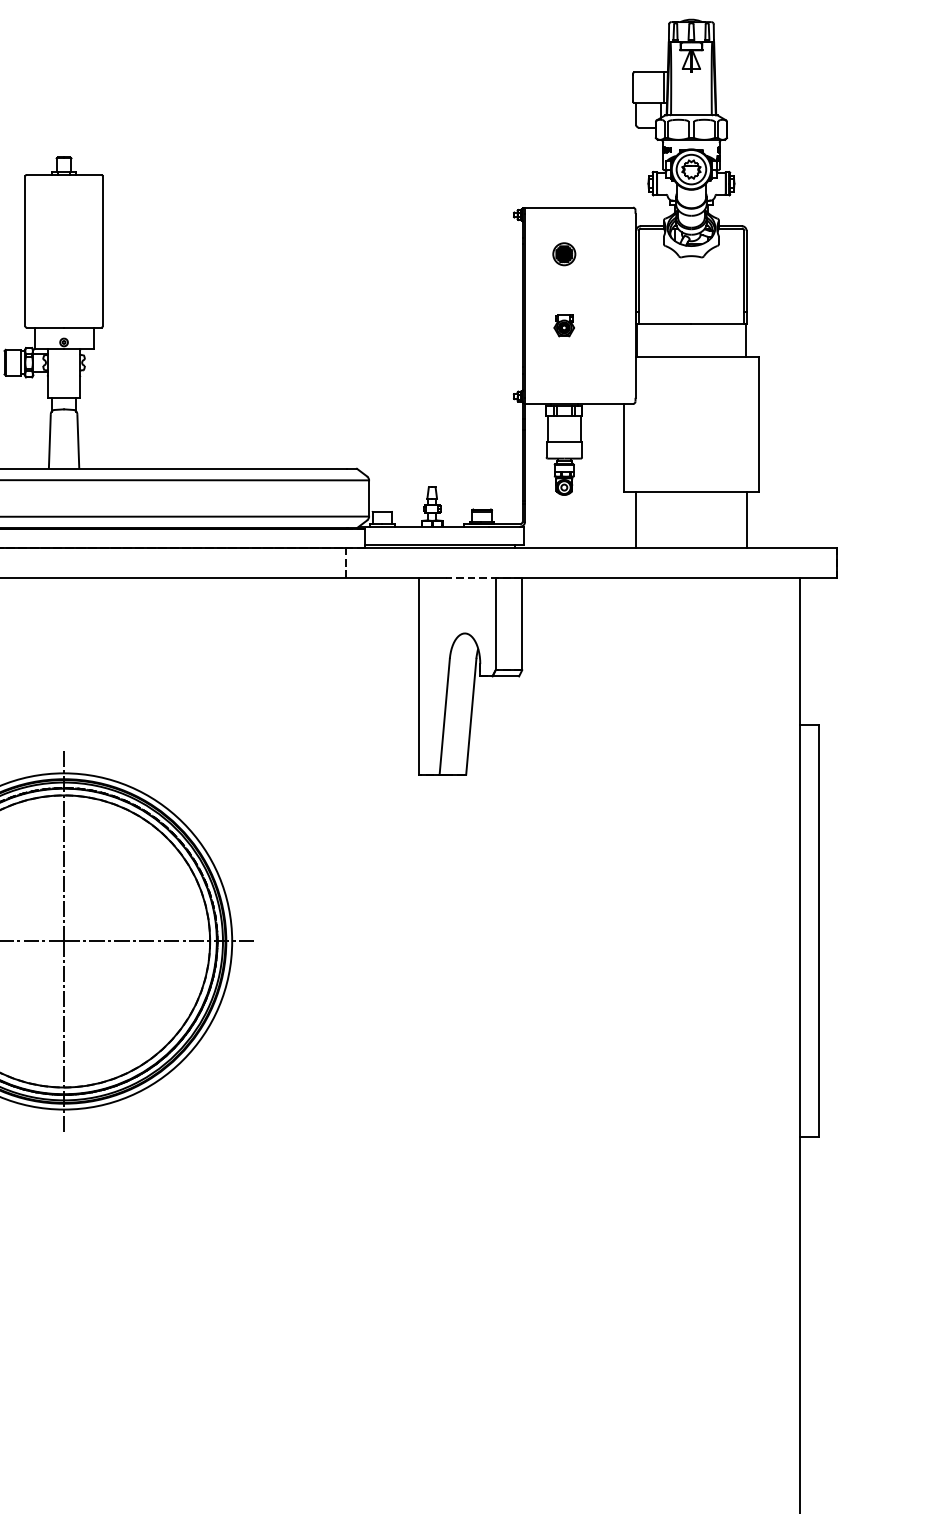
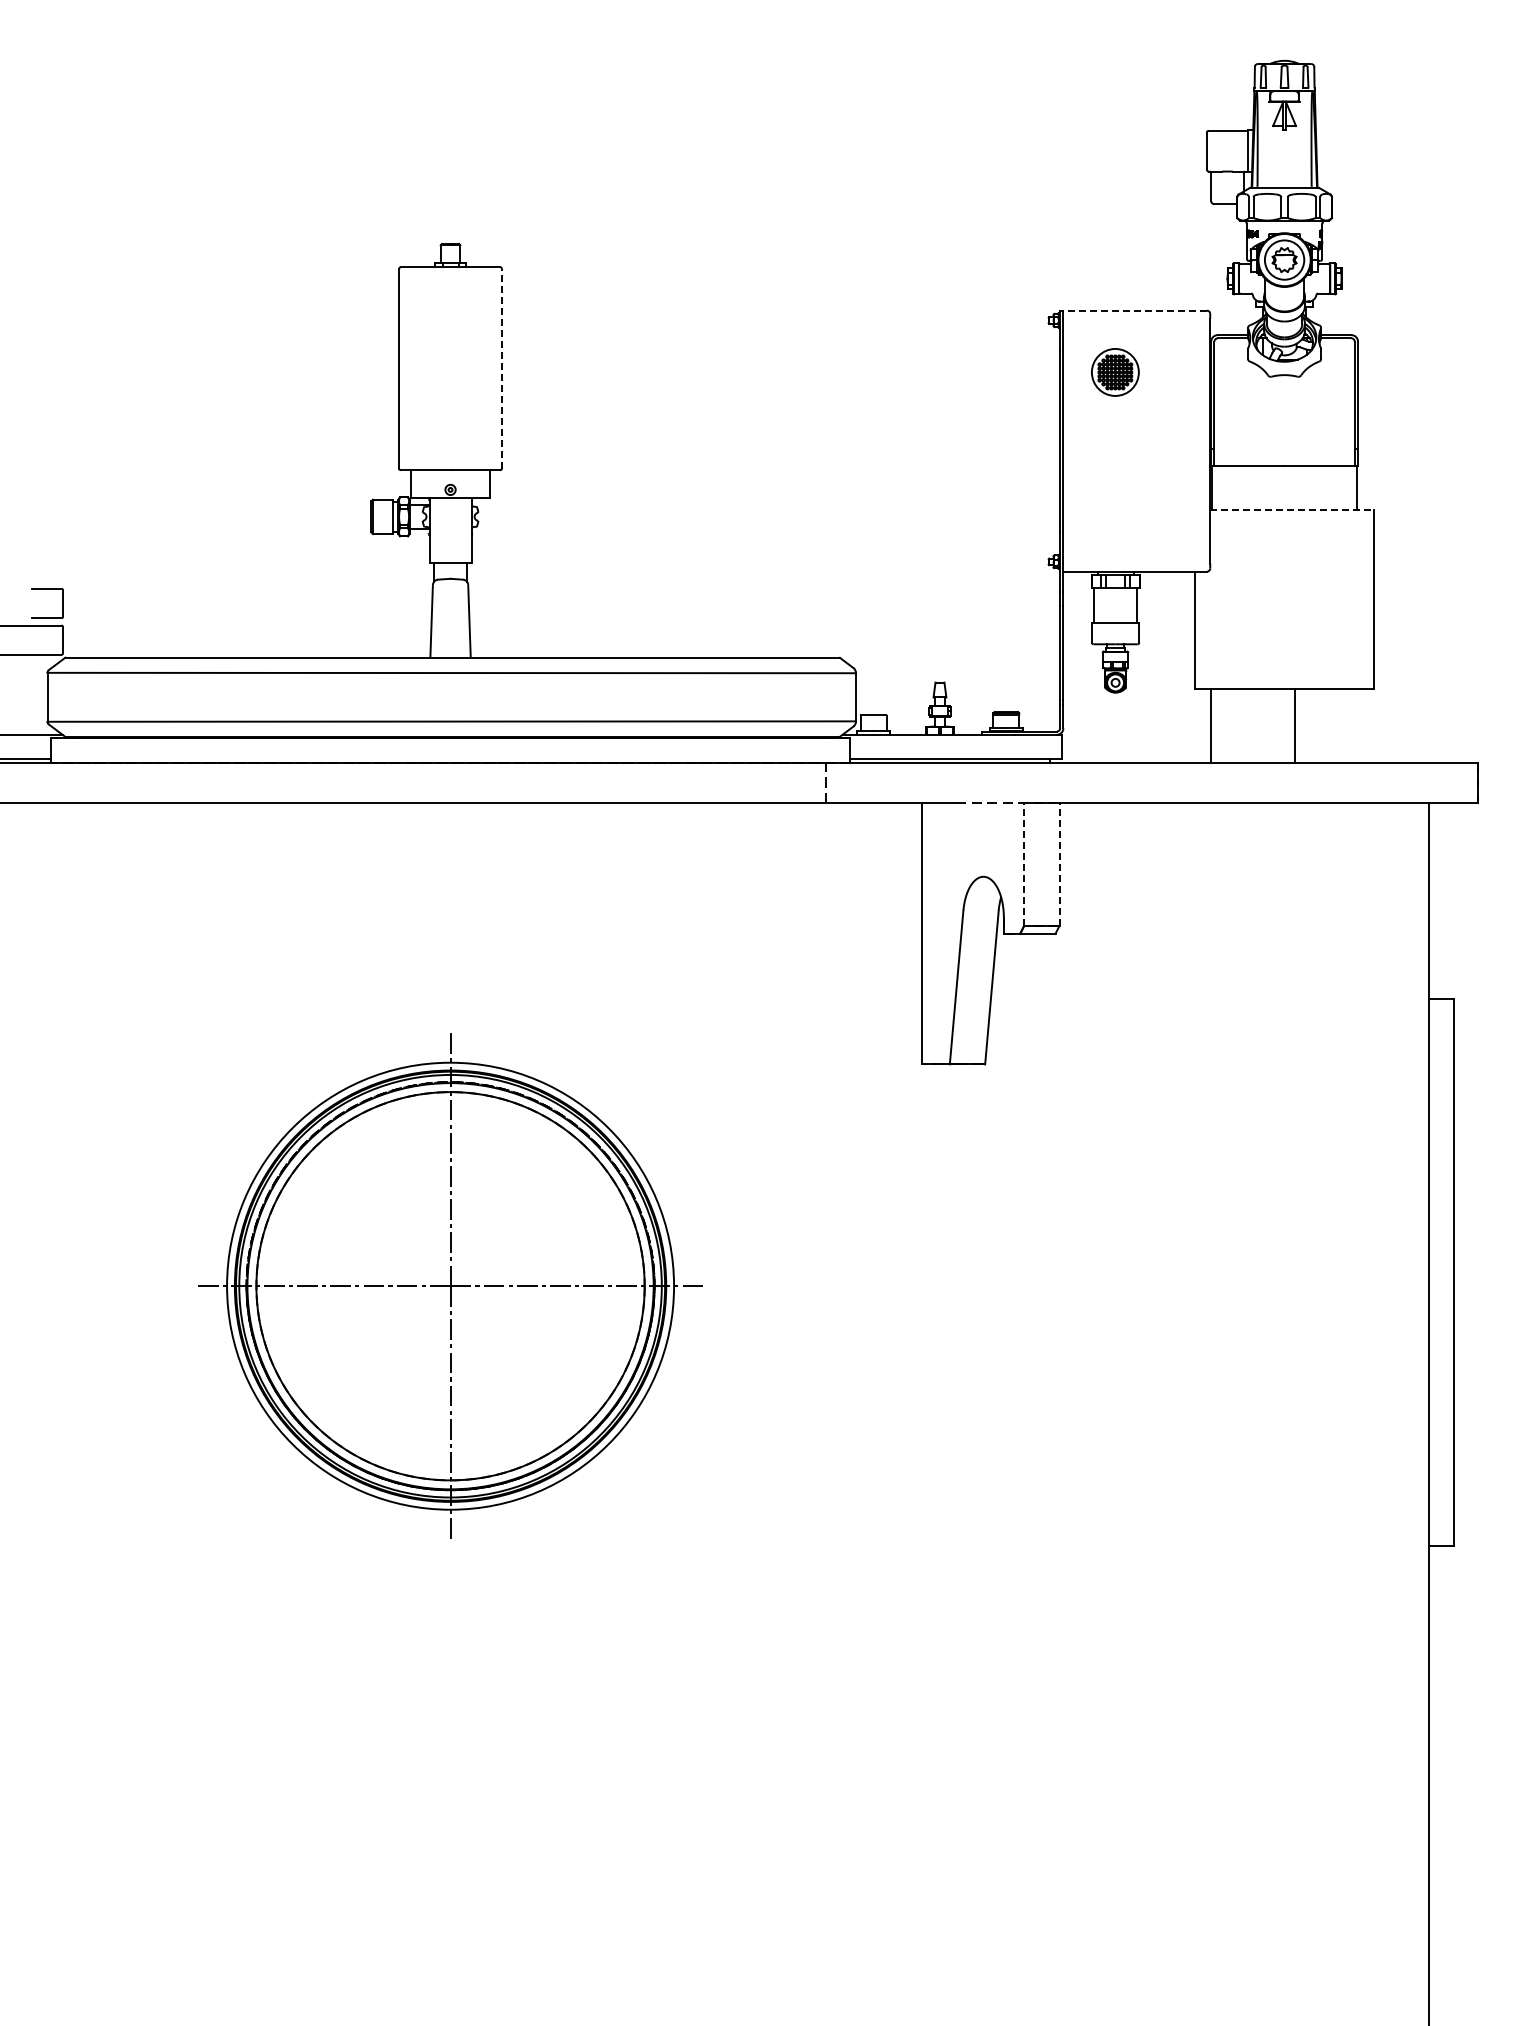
line: (579, 207) -> (1135, 310), solid -> dashed
line: (102, 251) -> (501, 368), solid -> dashed
part: (564, 254) -> (1115, 372), size x1.6
part: (564, 325) -> (1115, 467), removed
line: (697, 357) -> (1292, 509), solid -> dashed
line: (747, 519) -> (1295, 725), moved
line: (495, 624) -> (1024, 864), solid -> dashed
line: (522, 624) -> (1059, 864), solid -> dashed

